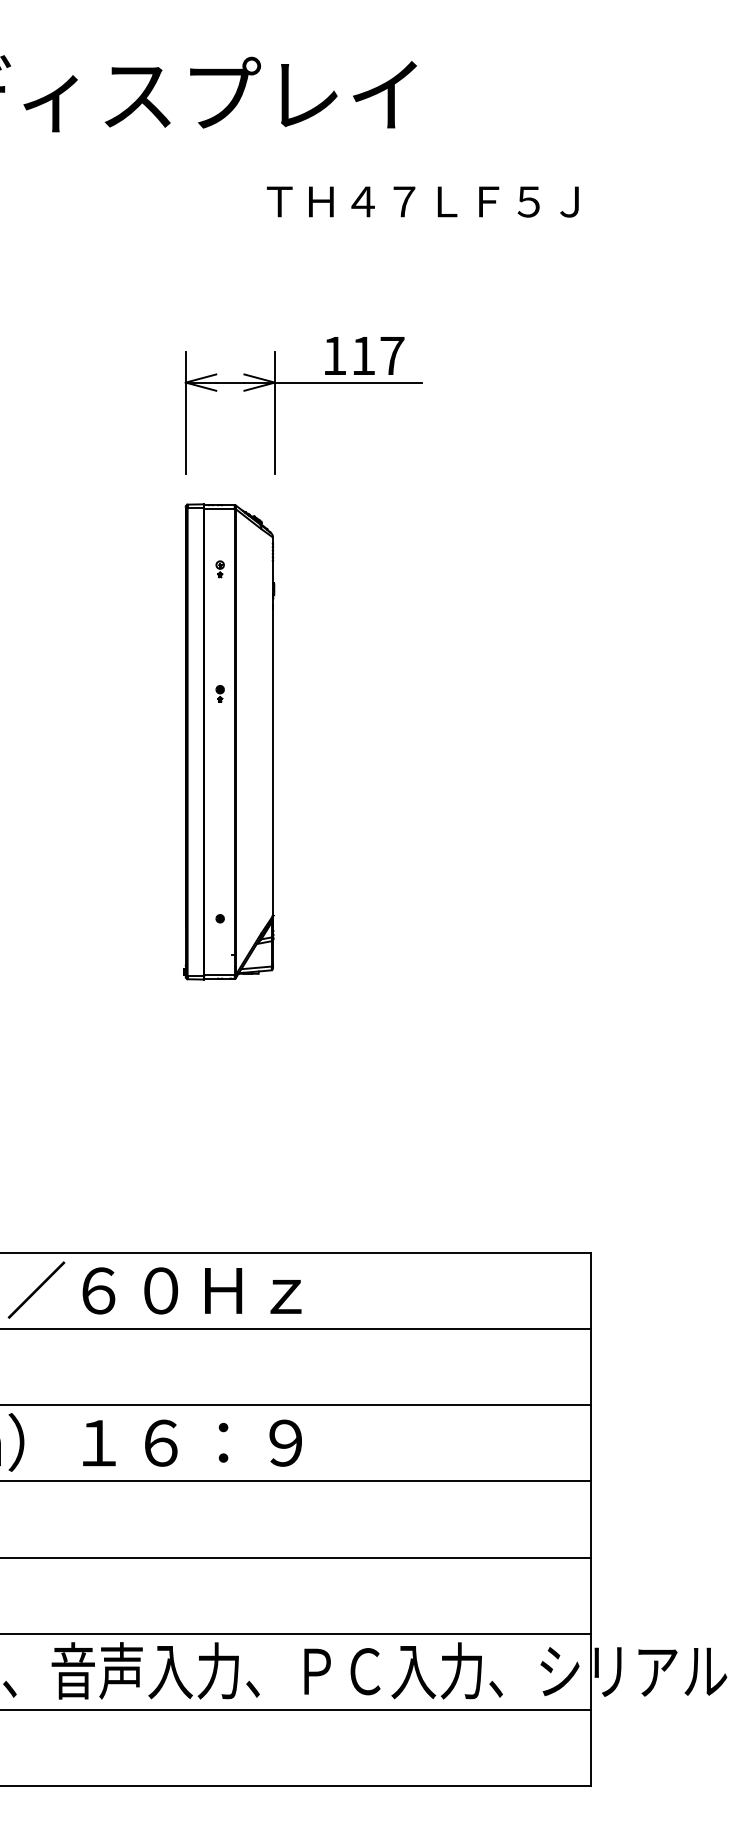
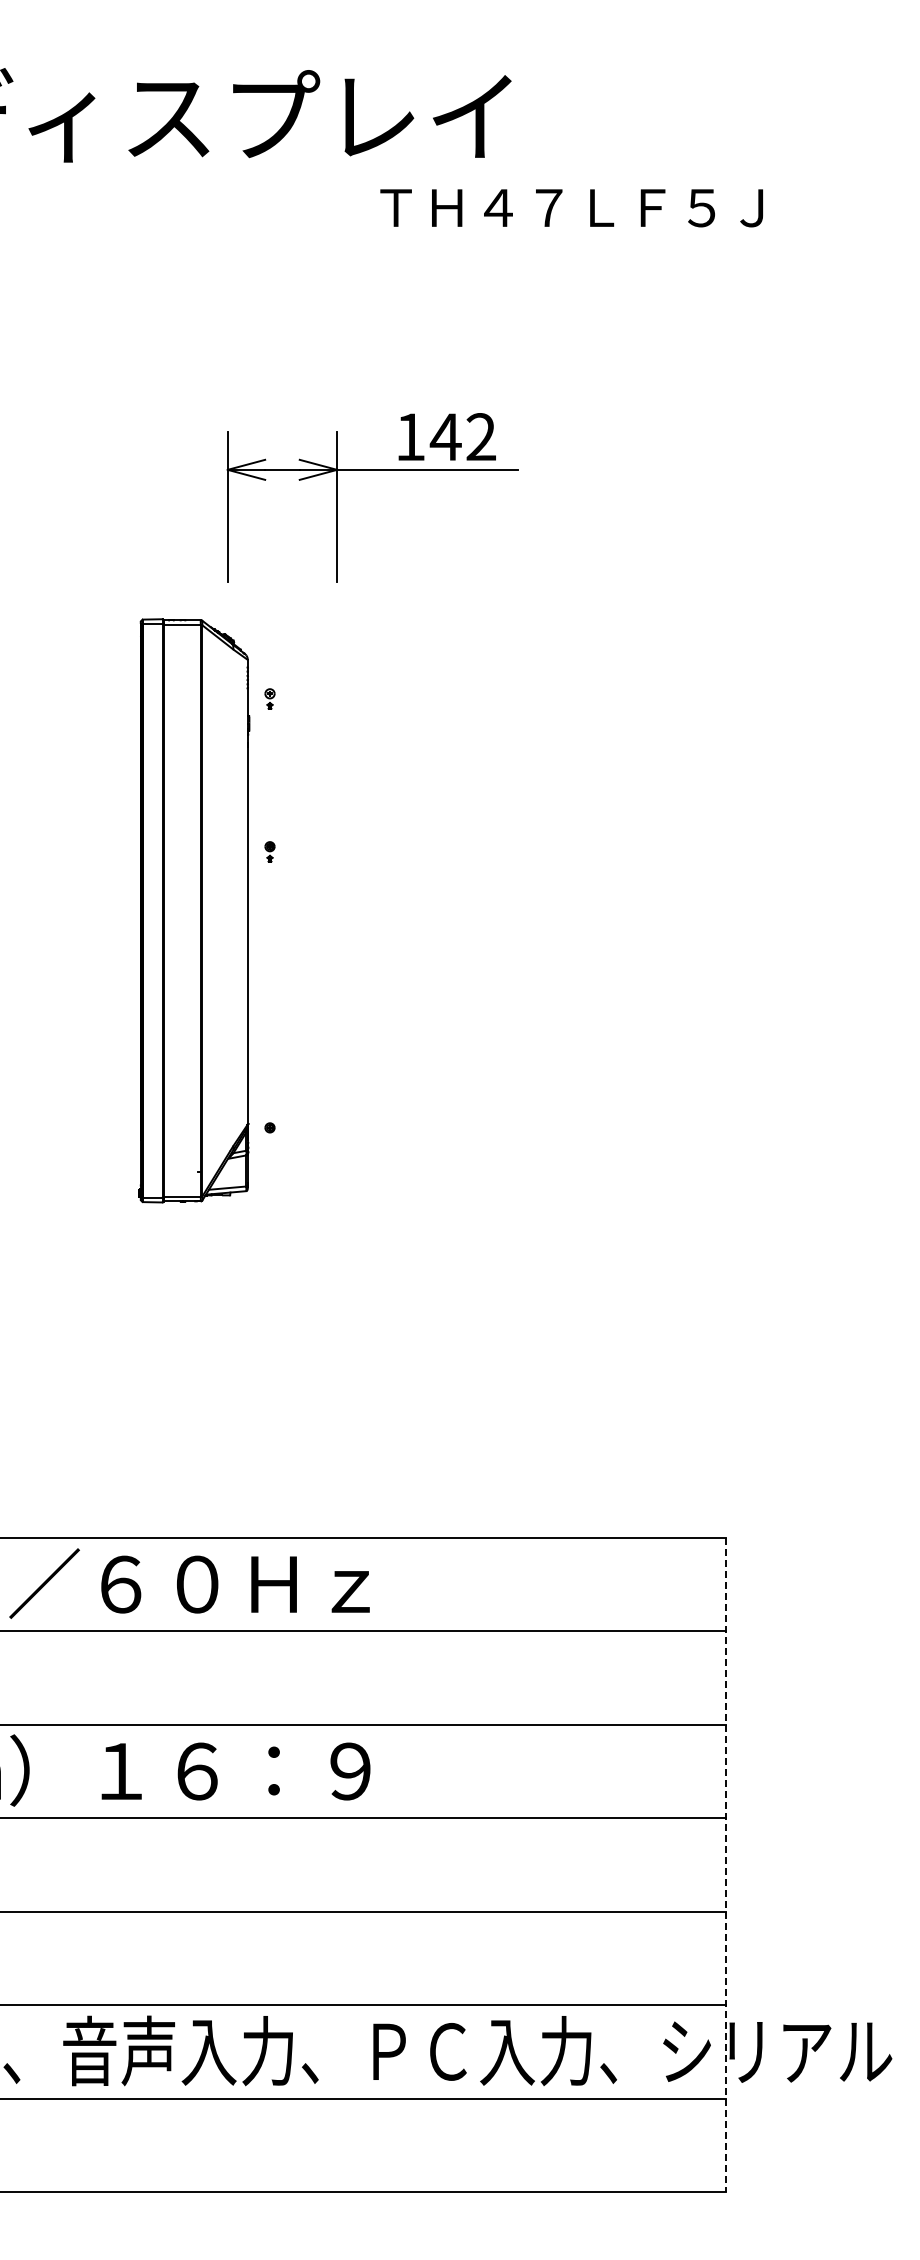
text: (422, 202) -> (571, 208), moved
text: (377, 355) -> (462, 436), 117 -> 142
part: (229, 741) -> (194, 910), moved
line: (591, 1519) -> (725, 1865), solid -> dashed

